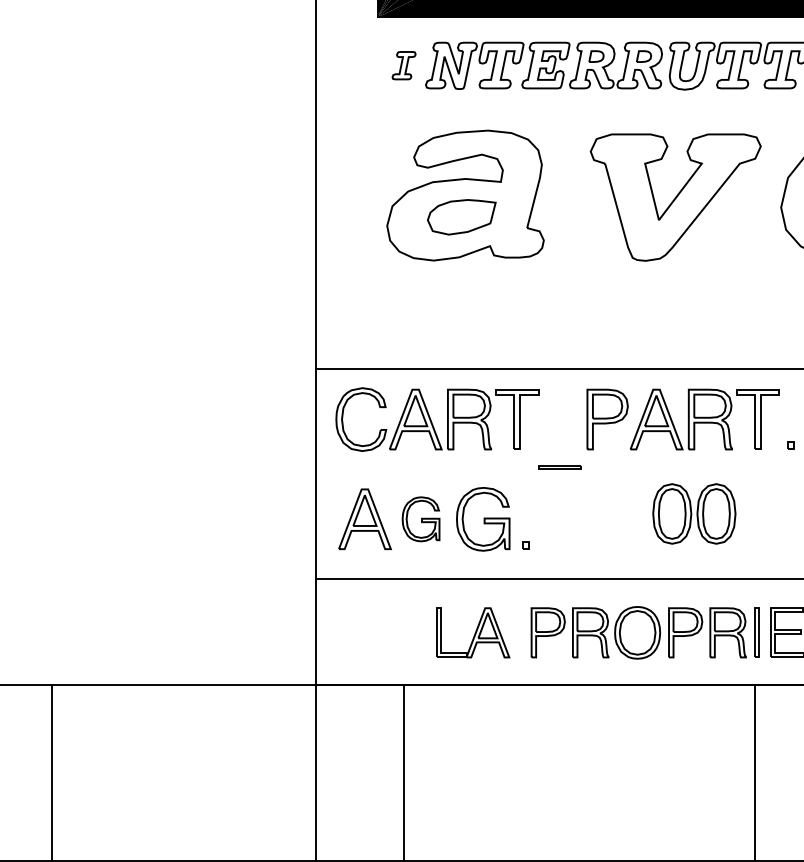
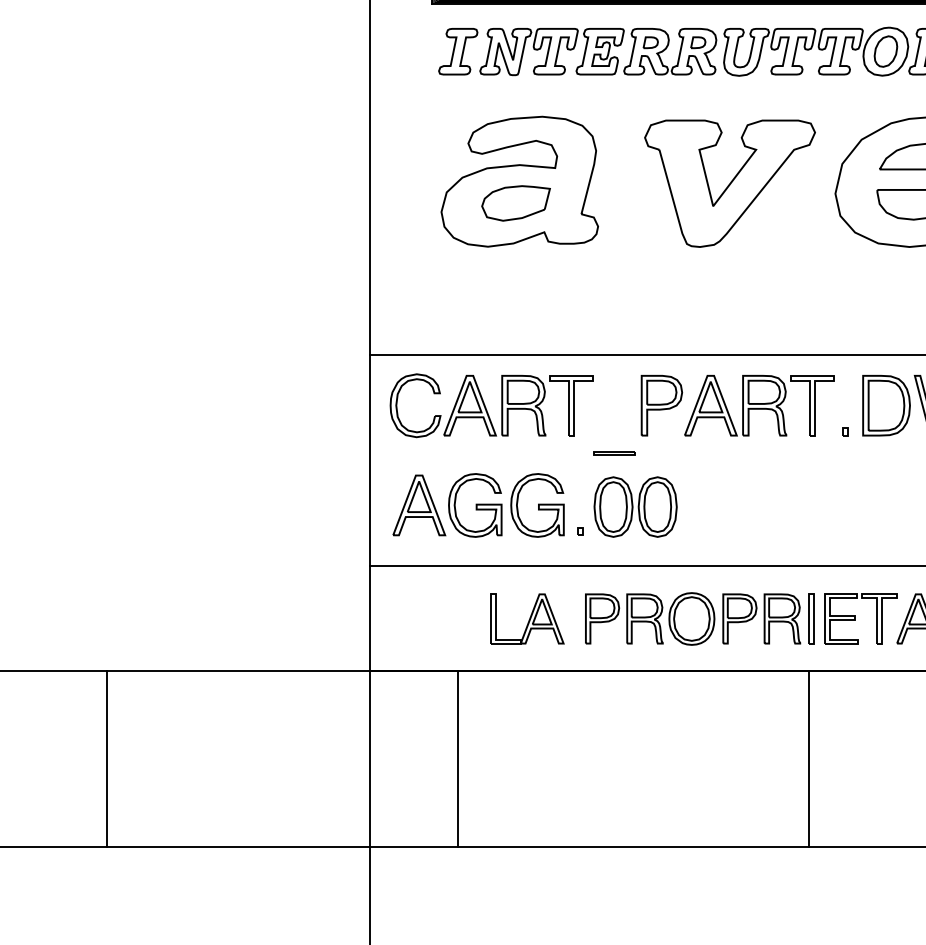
part: (404, 65) -> (458, 51), size x1.67
part: (694, 513) -> (635, 506), moved
part: (421, 519) -> (475, 505), size x1.43

